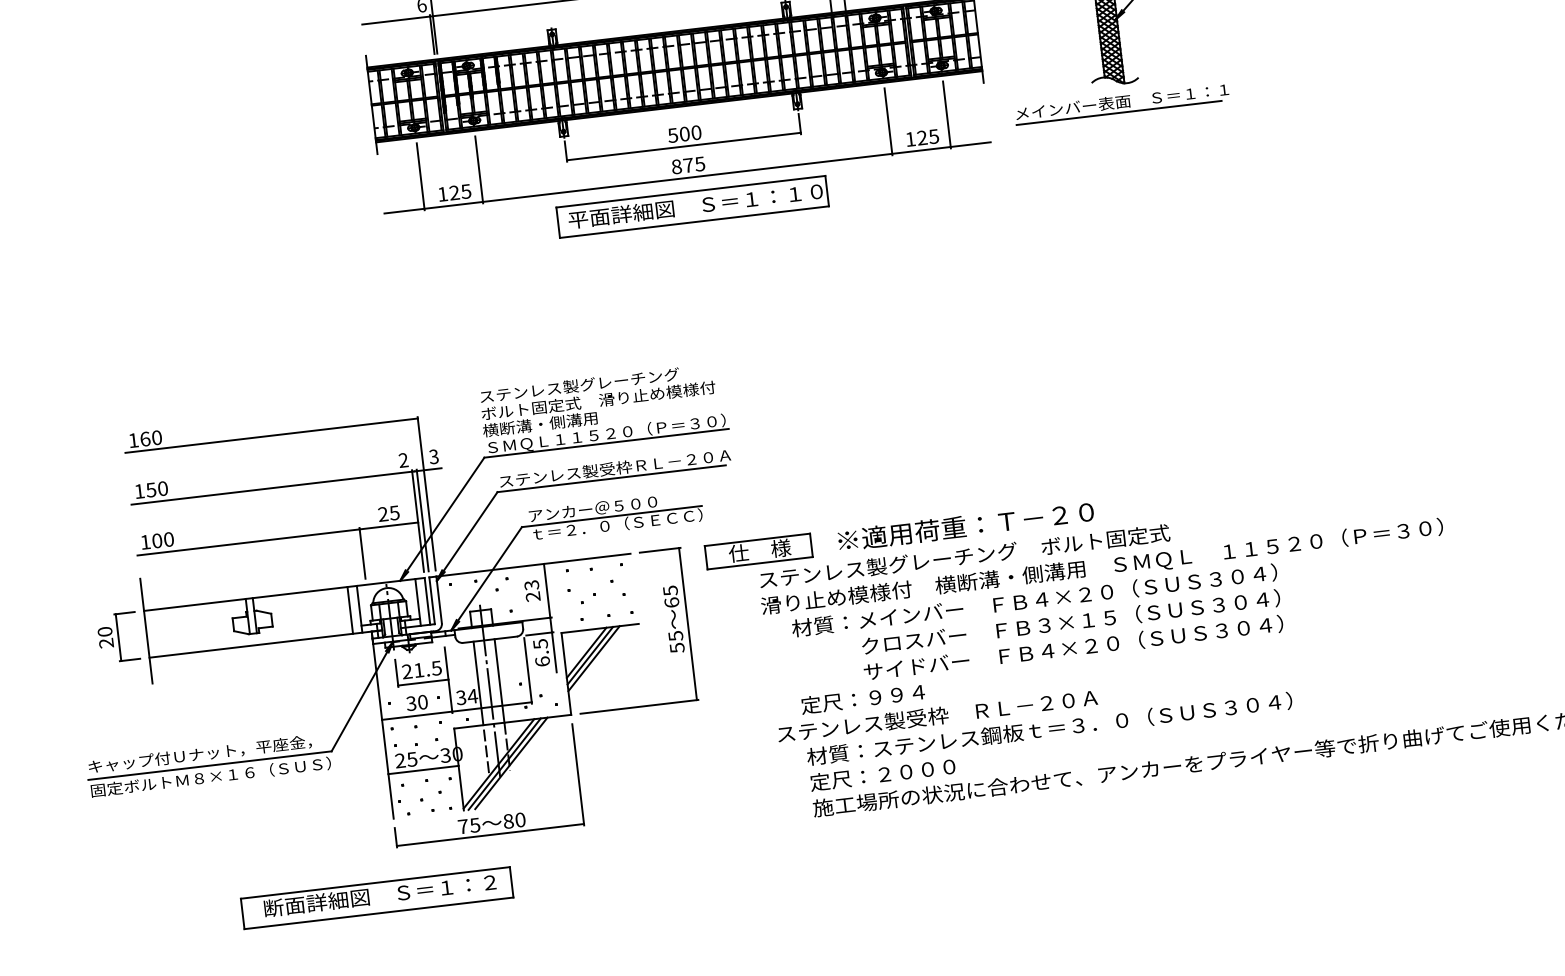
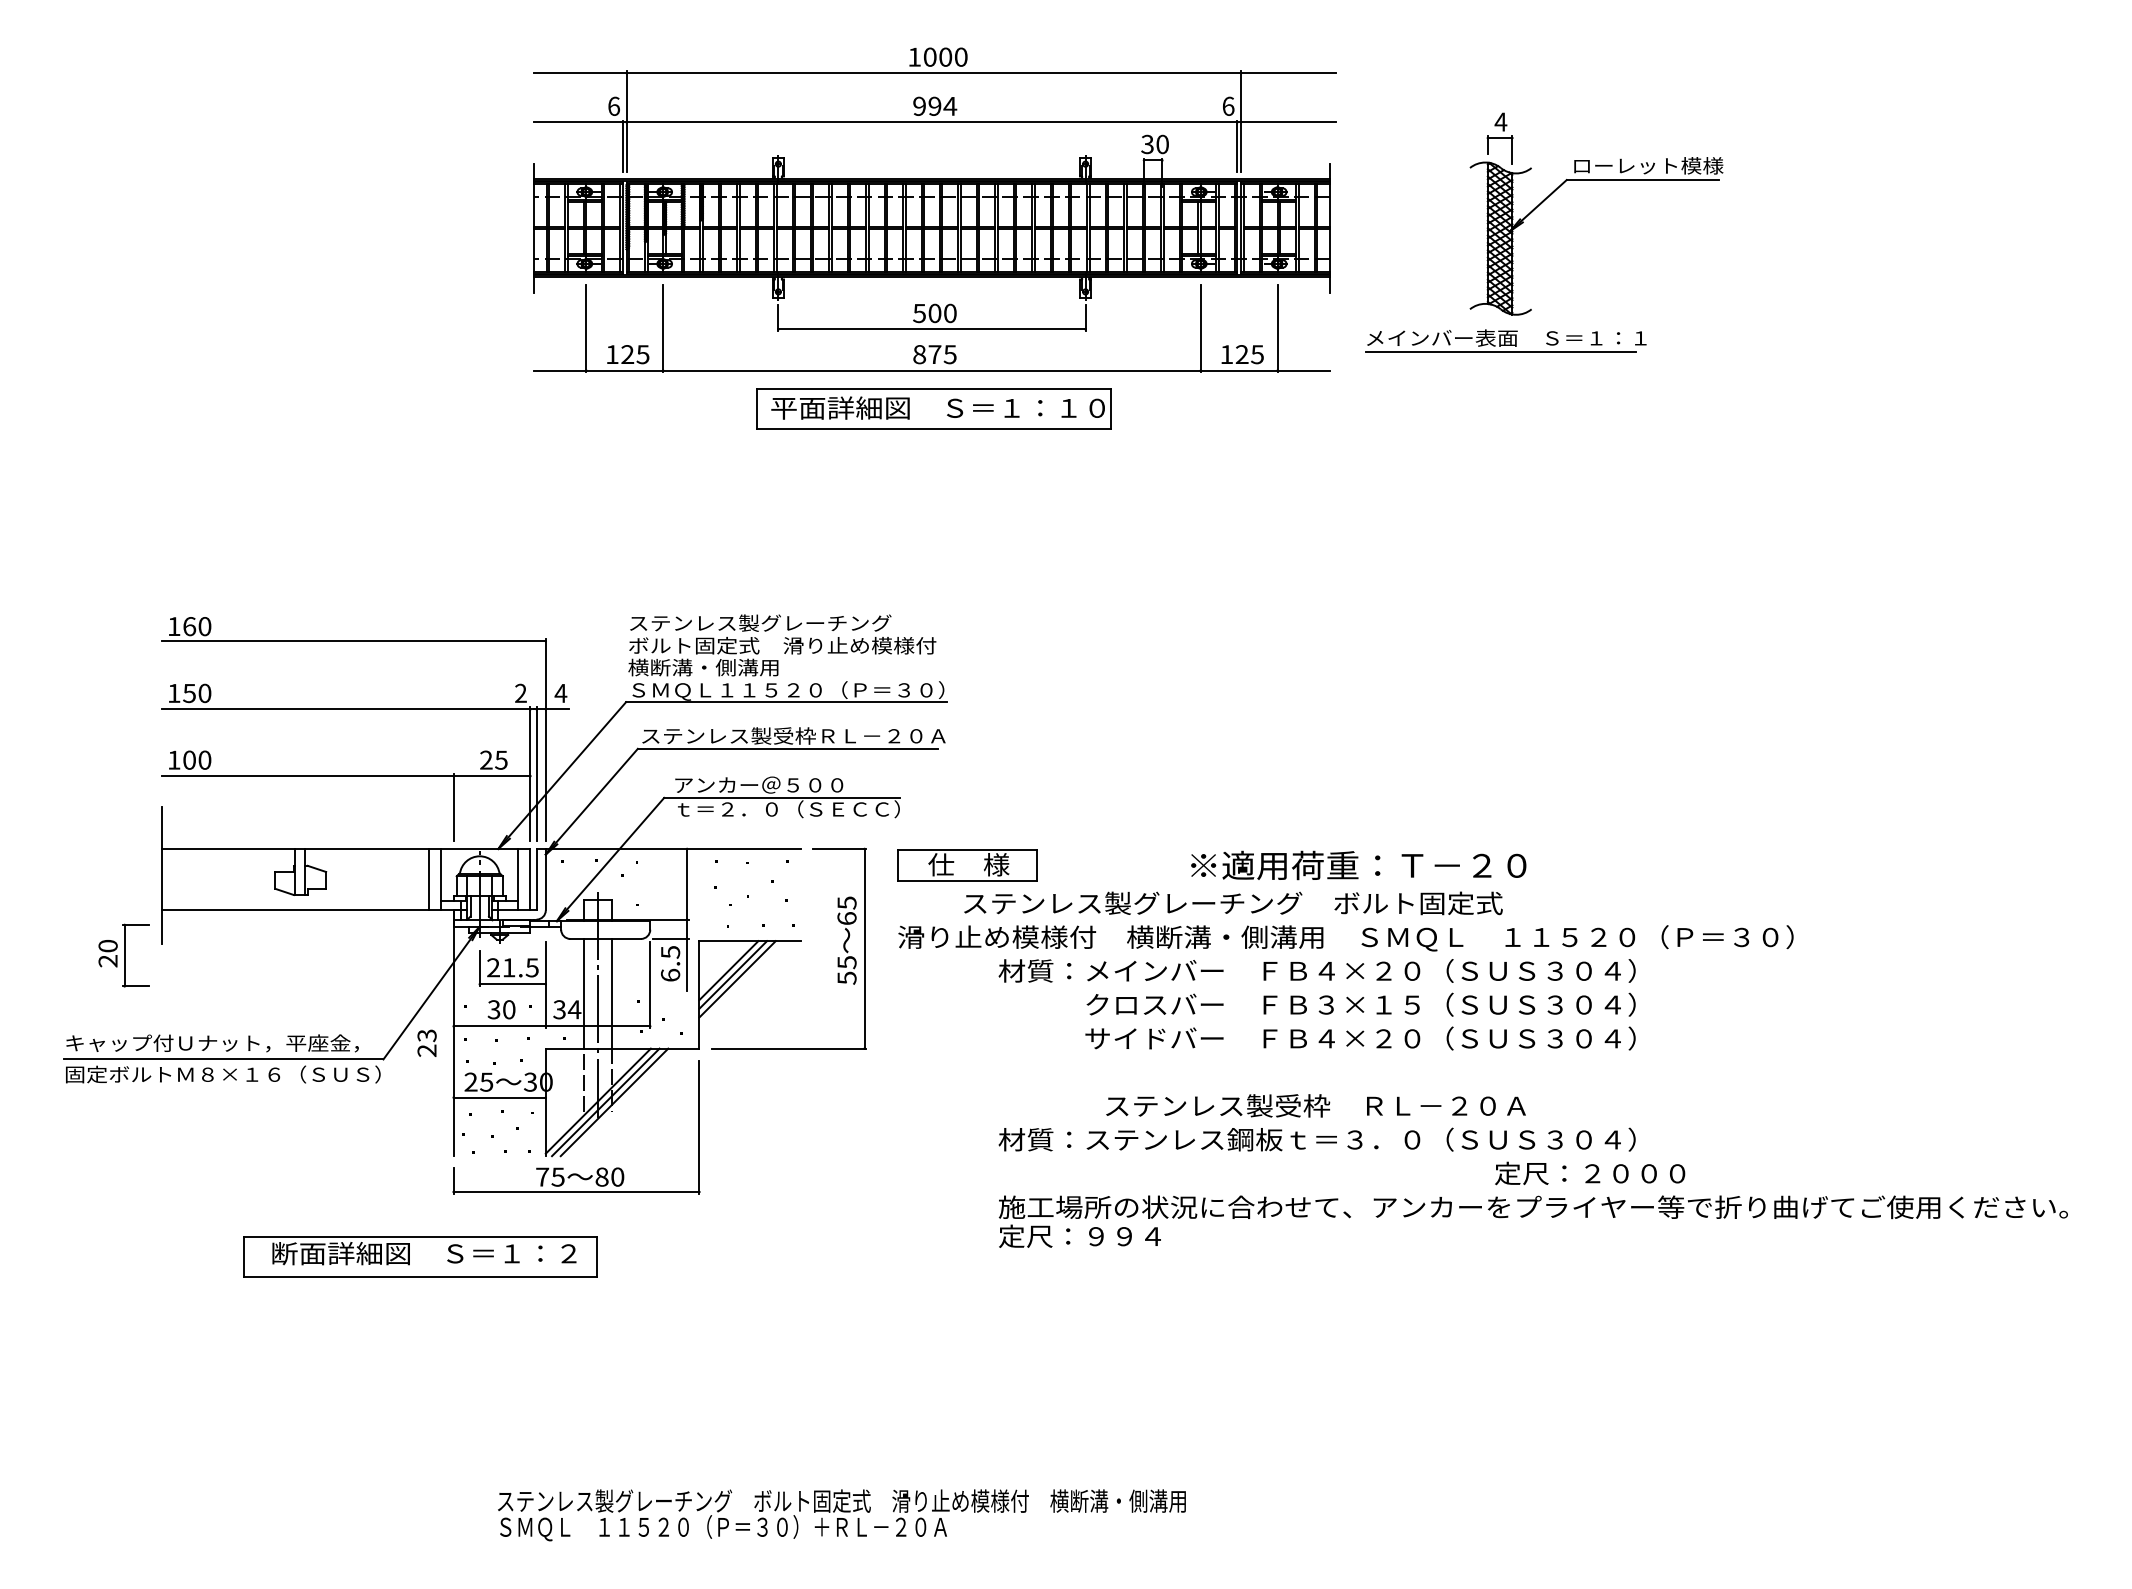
text: (433, 456) -> (560, 693), 3 -> 4
text: (965, 526) -> (1358, 865), moved
text: (1101, 567) -> (1345, 938), moved
text: (531, 590) -> (426, 1042), moved
part: (117, 637) -> (123, 955), moved
text: (862, 698) -> (1079, 1235), moved
text: (937, 715) -> (1315, 1105), moved
text: (883, 774) -> (1590, 1173), moved

